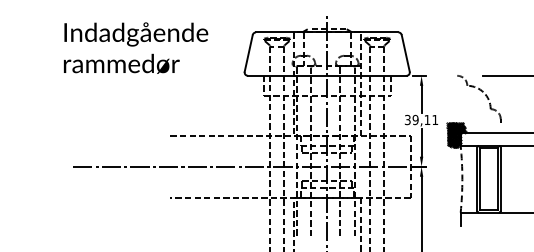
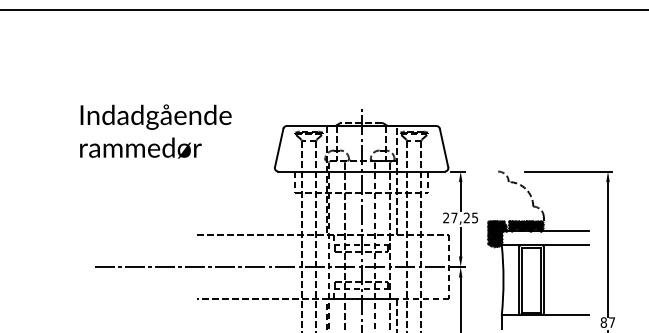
text: (135, 48) -> (155, 131), moved
text: (421, 119) -> (460, 217), 39,11 -> 27,25
hatch: (483, 127) -> (525, 225), added
arc: (462, 179) -> (503, 280), dashed -> solid

